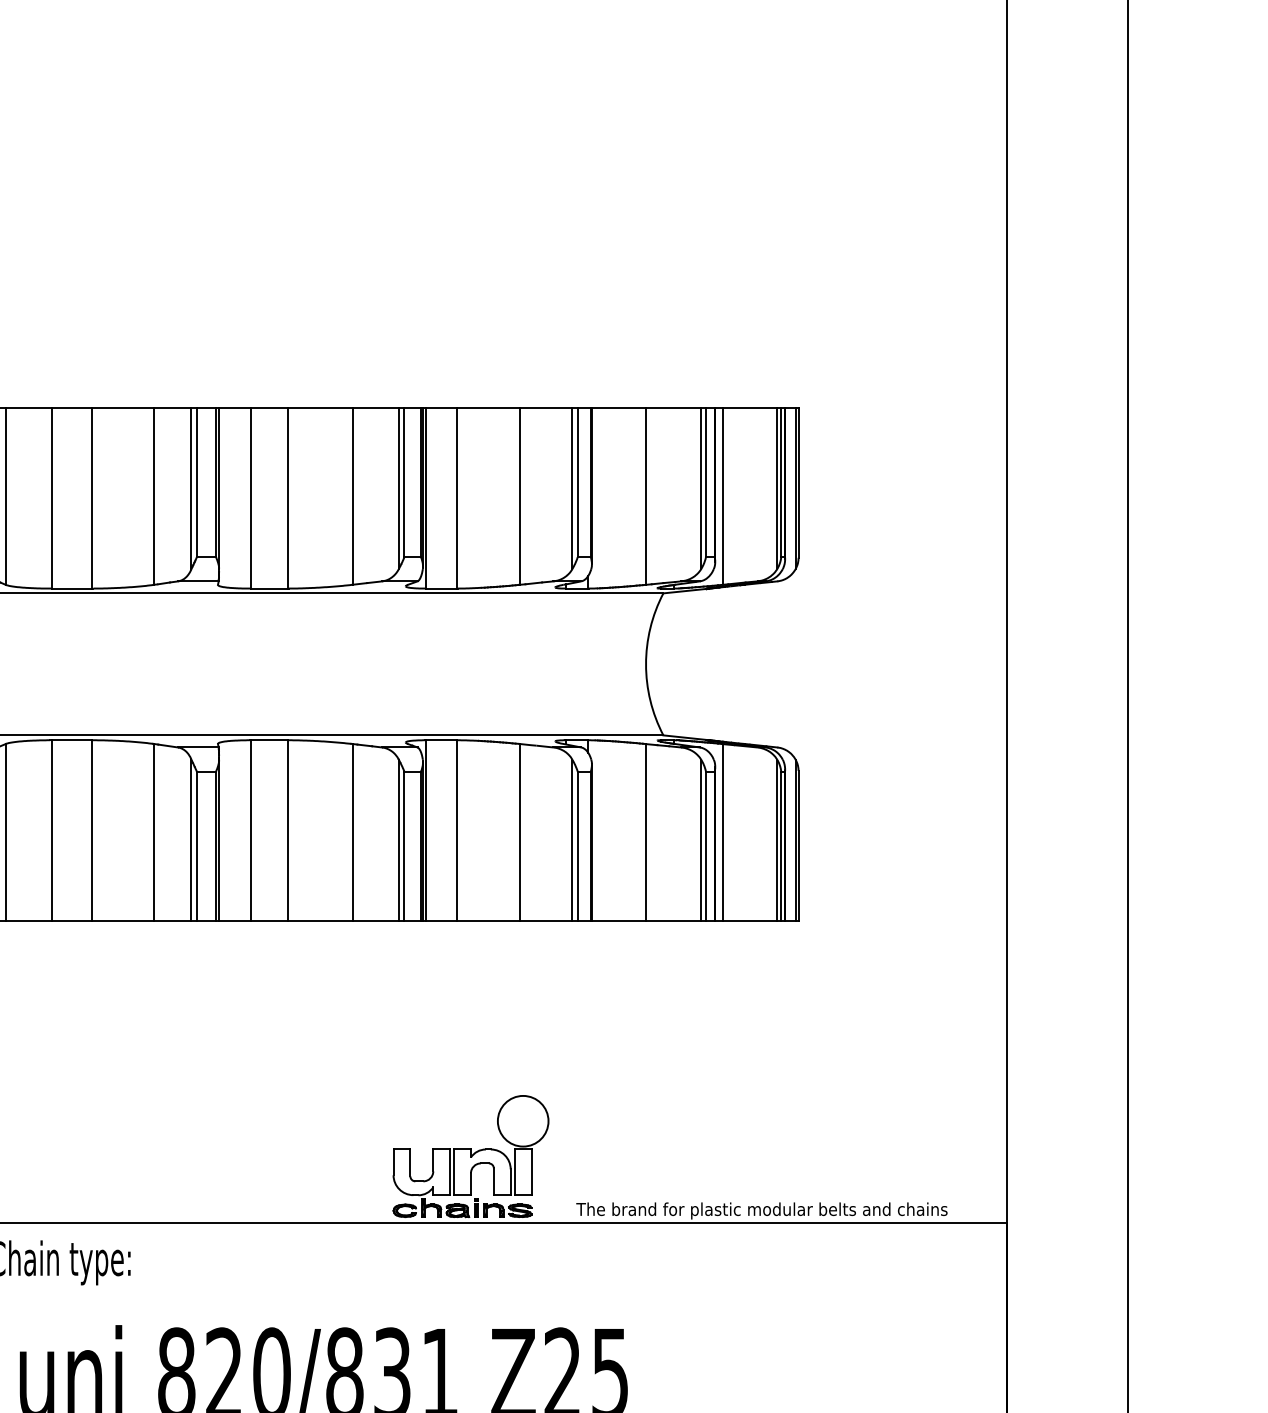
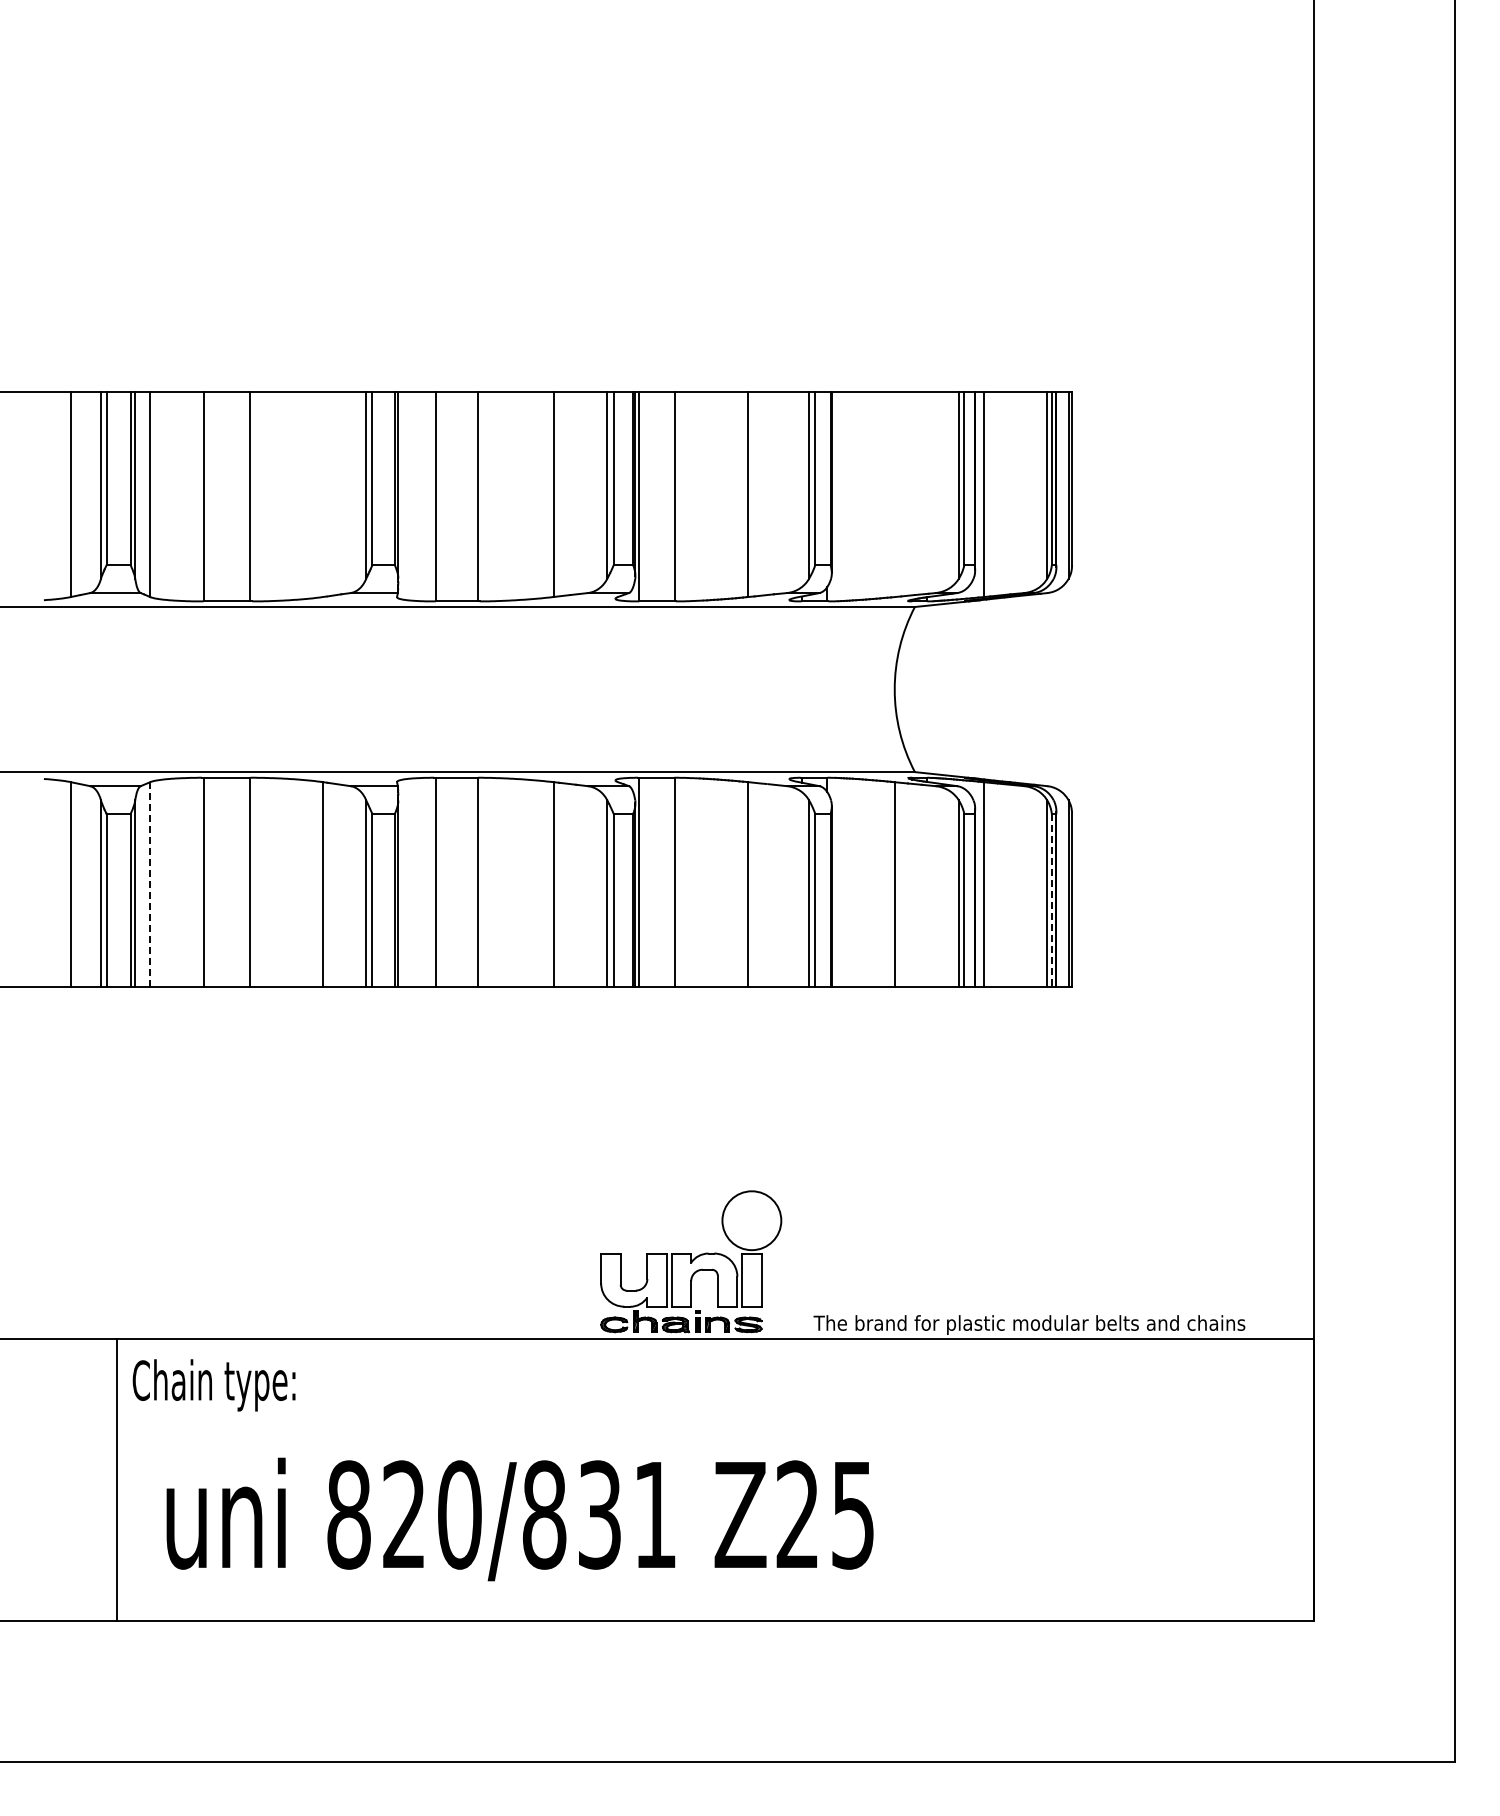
line: (154, 496) -> (323, 494), removed
line: (645, 496) -> (894, 494), removed
line: (5, 832) -> (150, 884), solid -> dashed
line: (780, 845) -> (1051, 900), solid -> dashed

